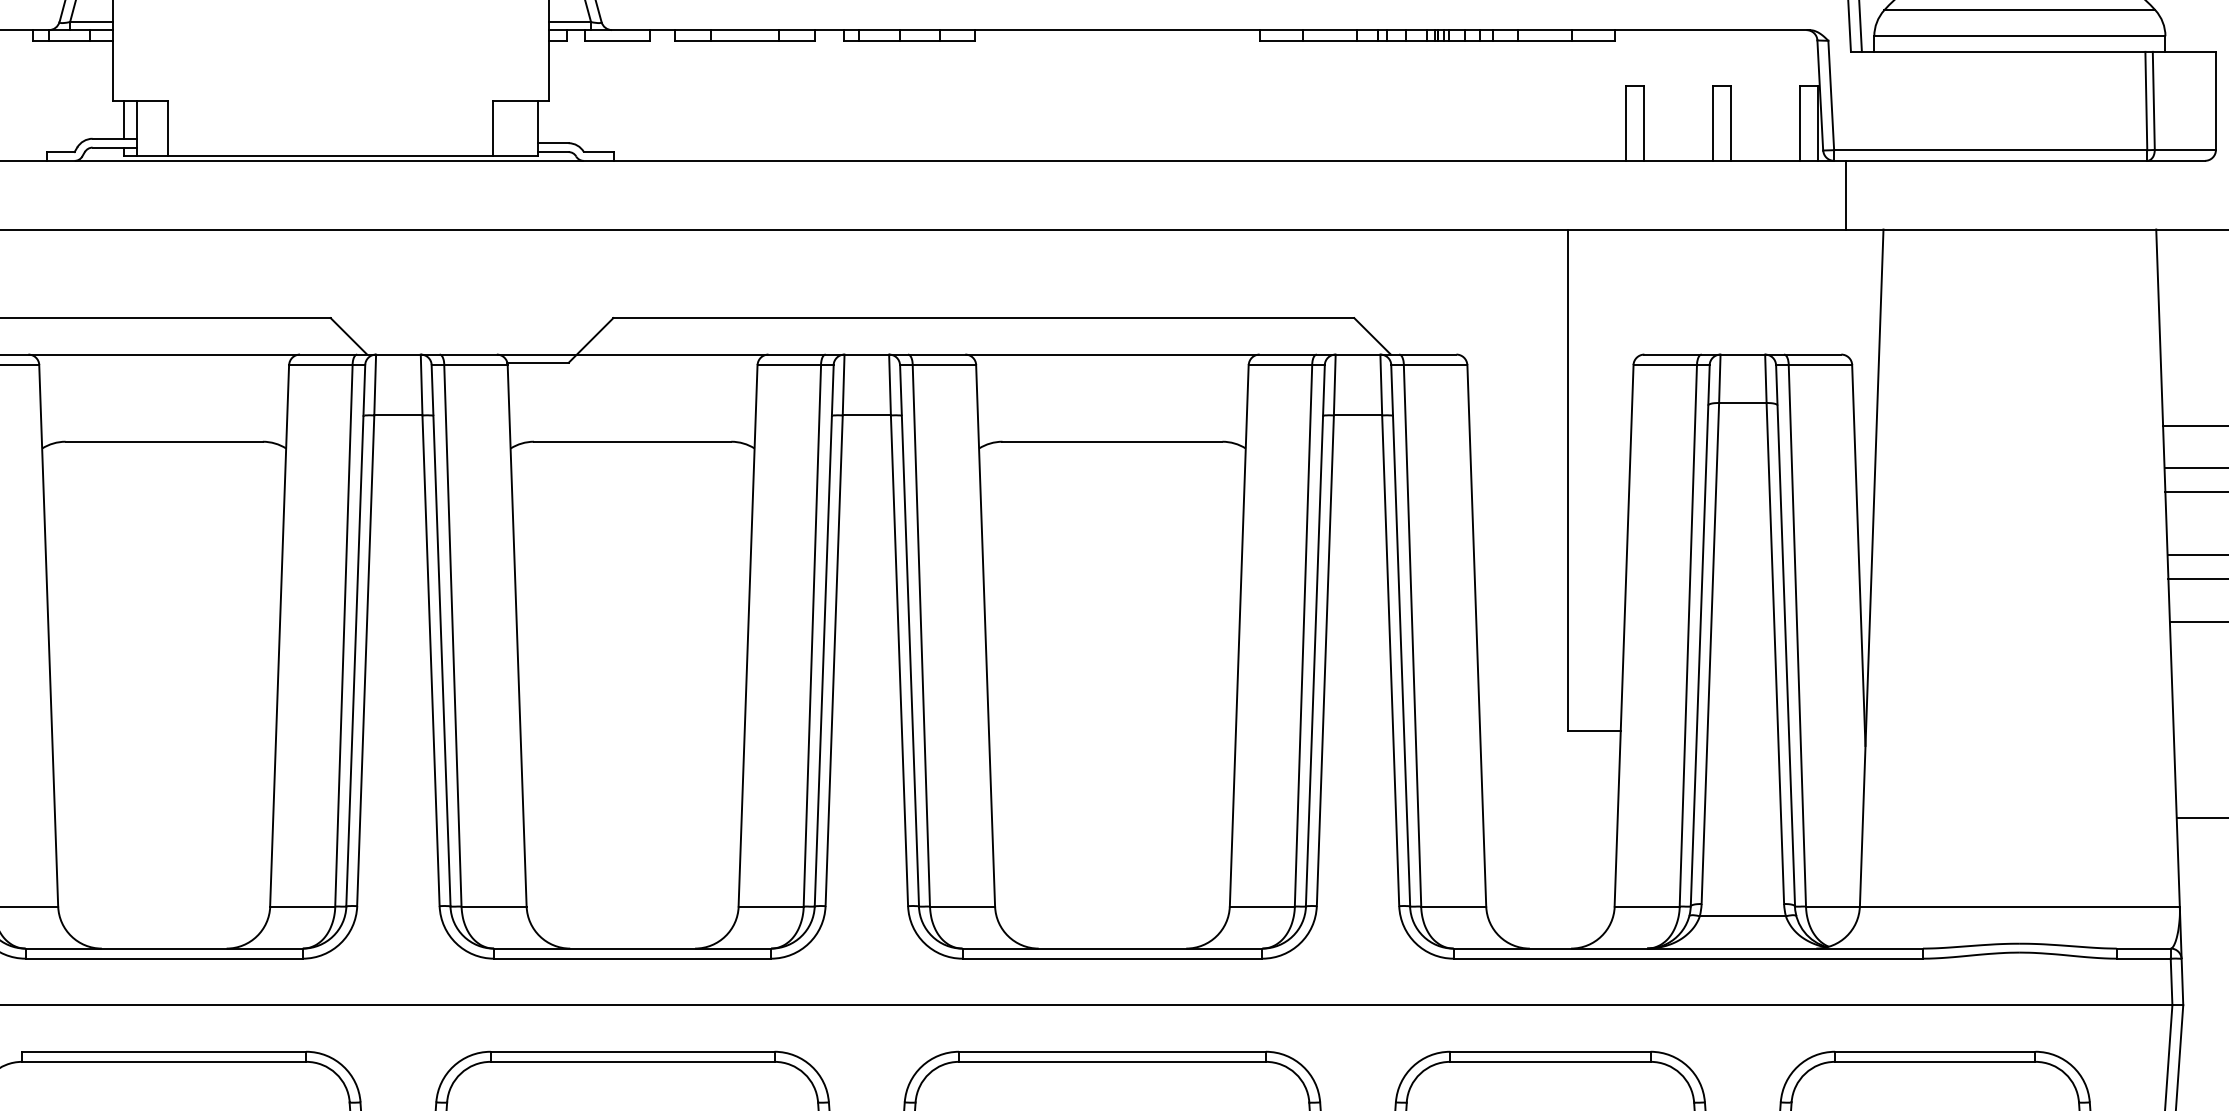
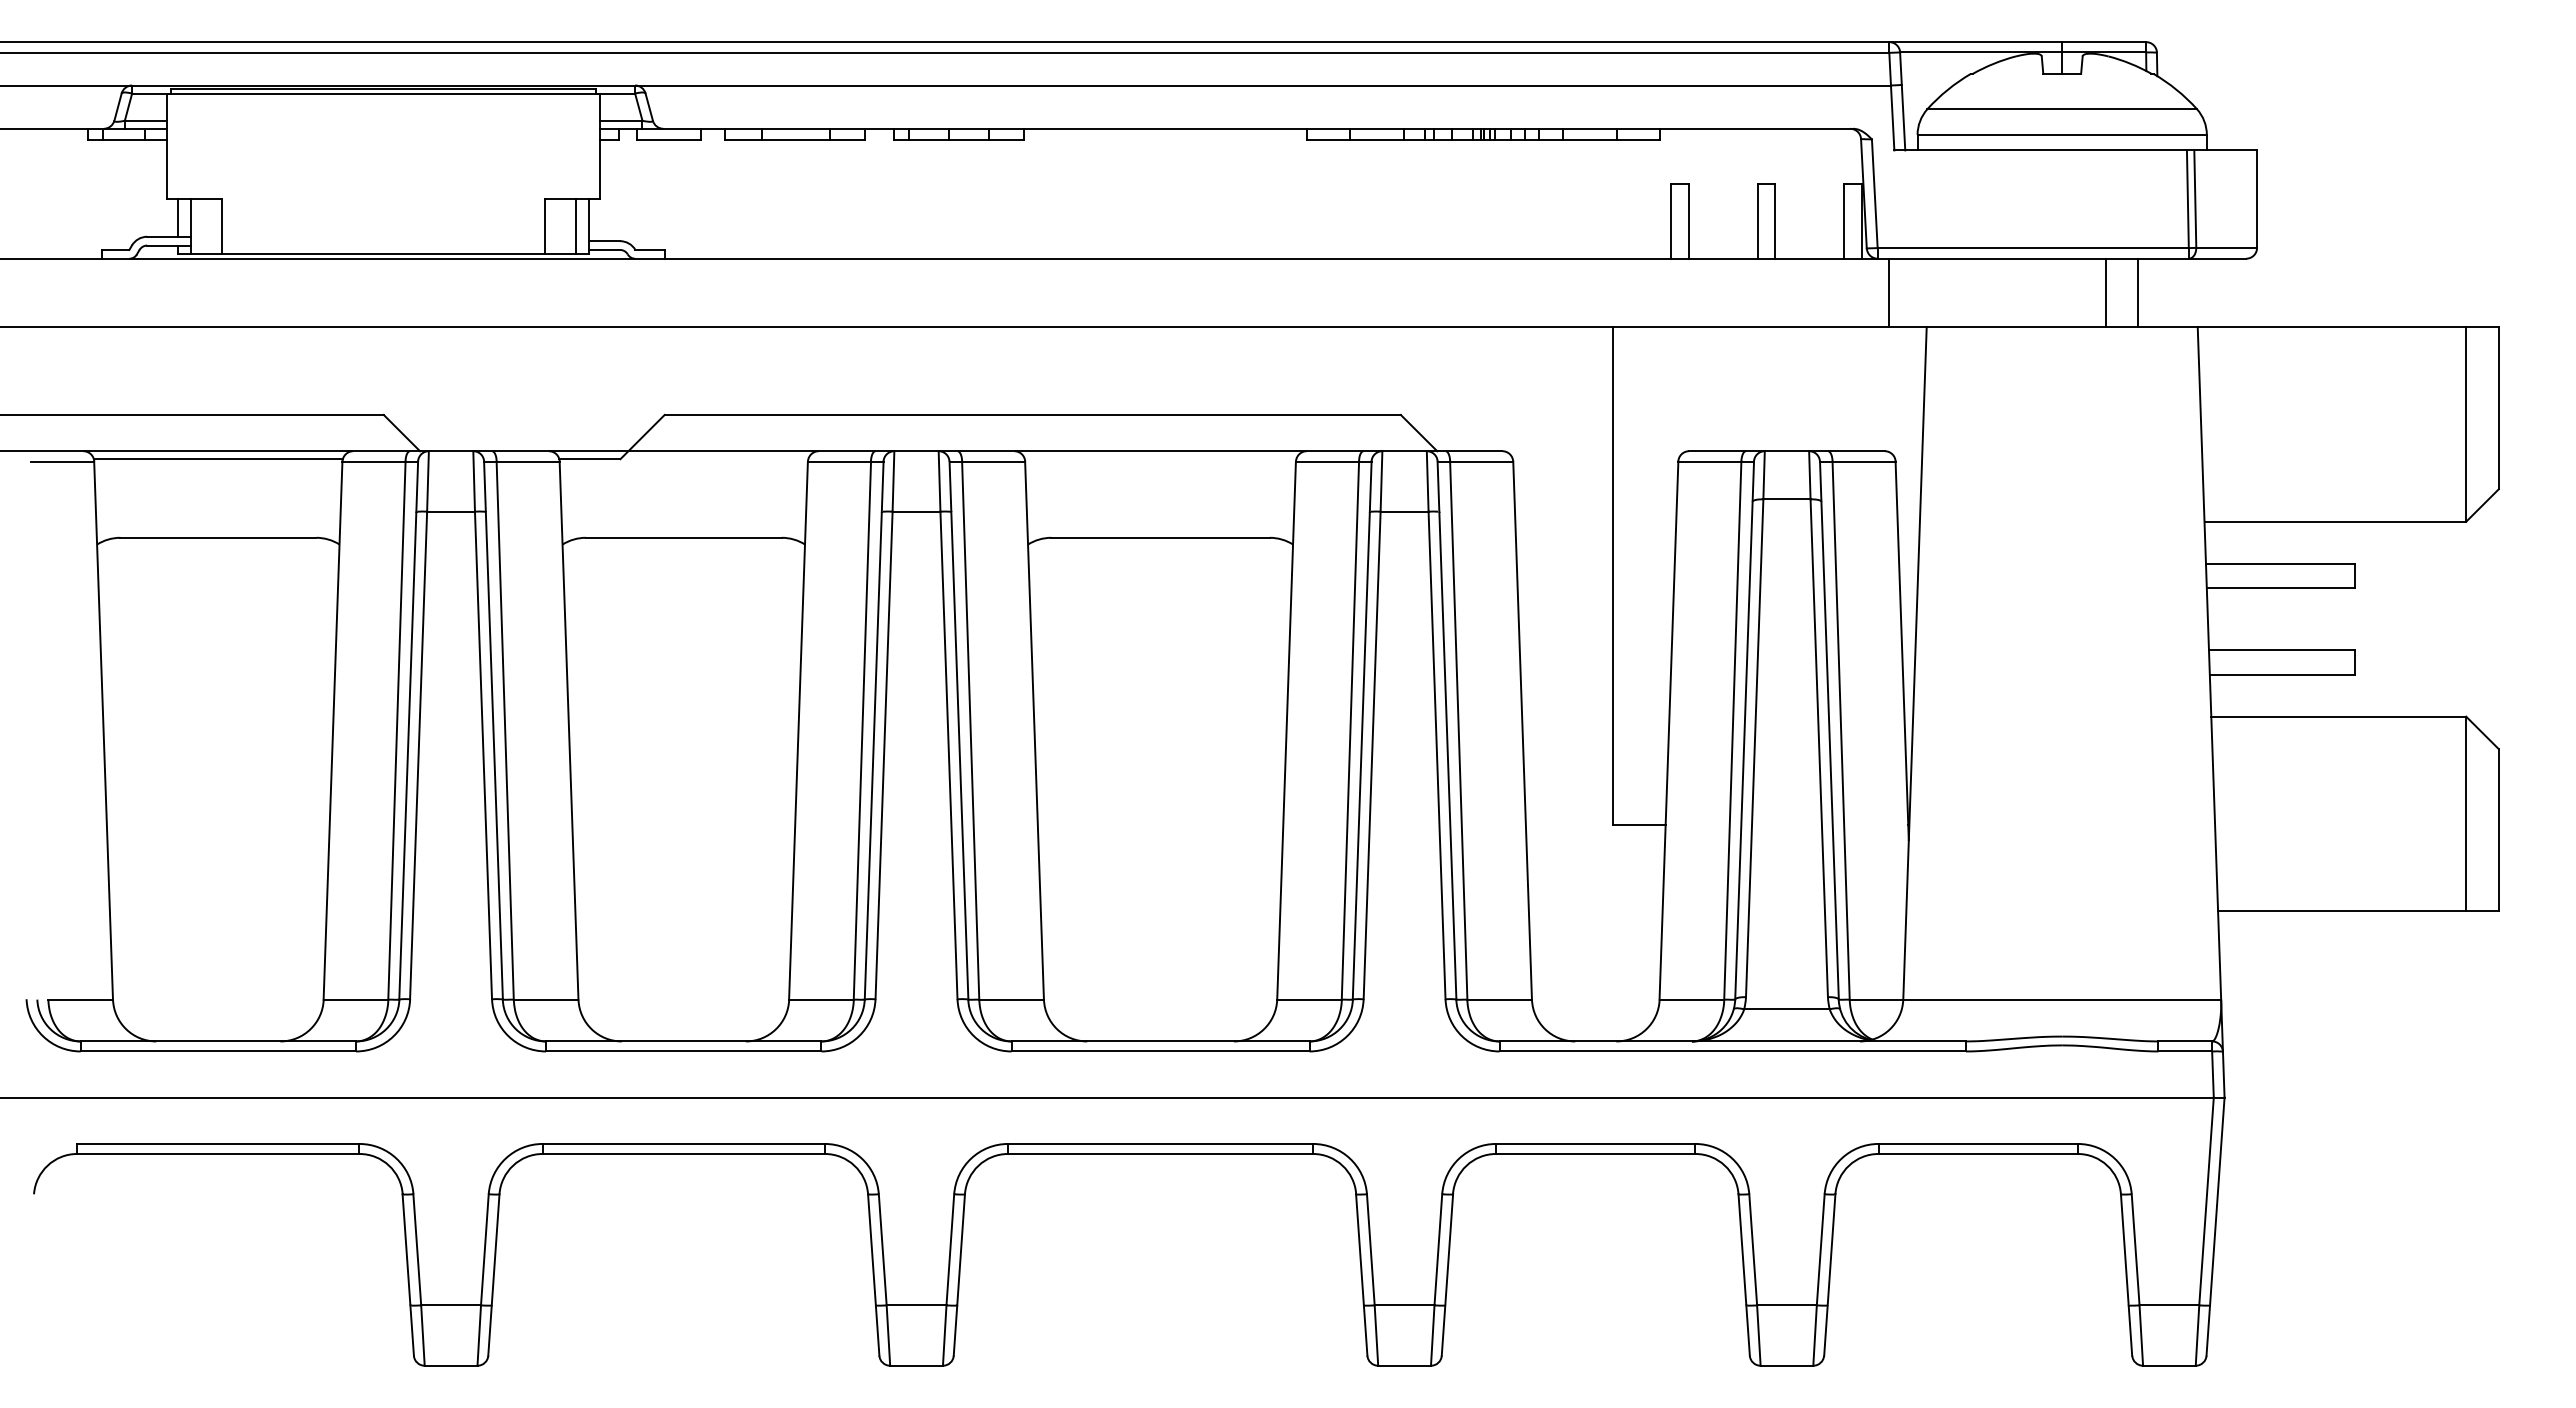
line: (524, 128) -> (576, 226), added
line: (2063, 194) -> (2105, 292), added
line: (2096, 194) -> (2138, 292), added
line: (163, 362) -> (217, 459), added

